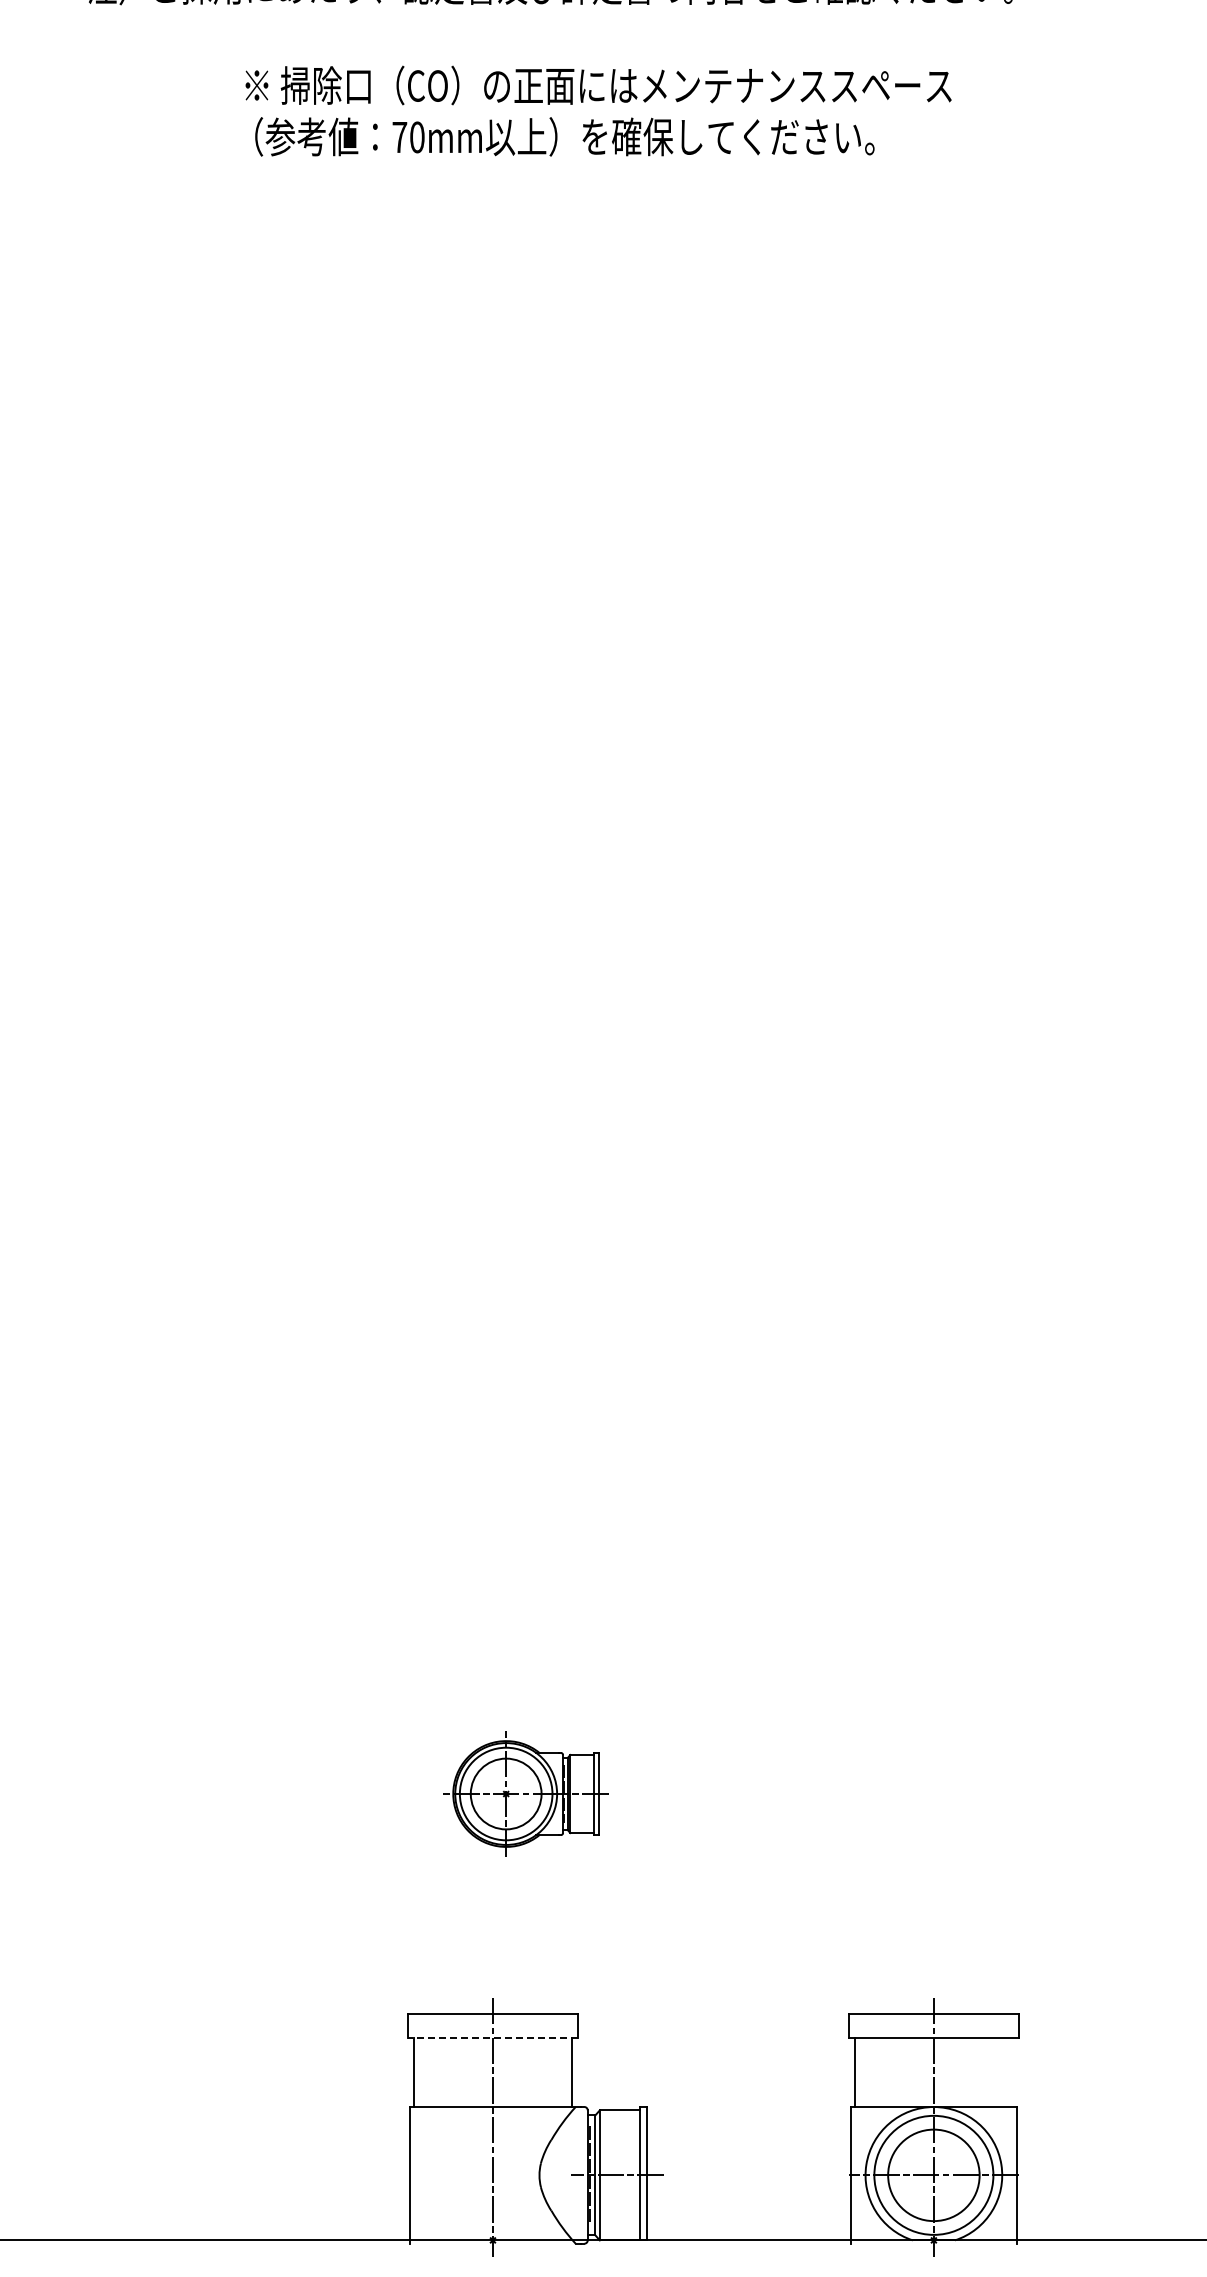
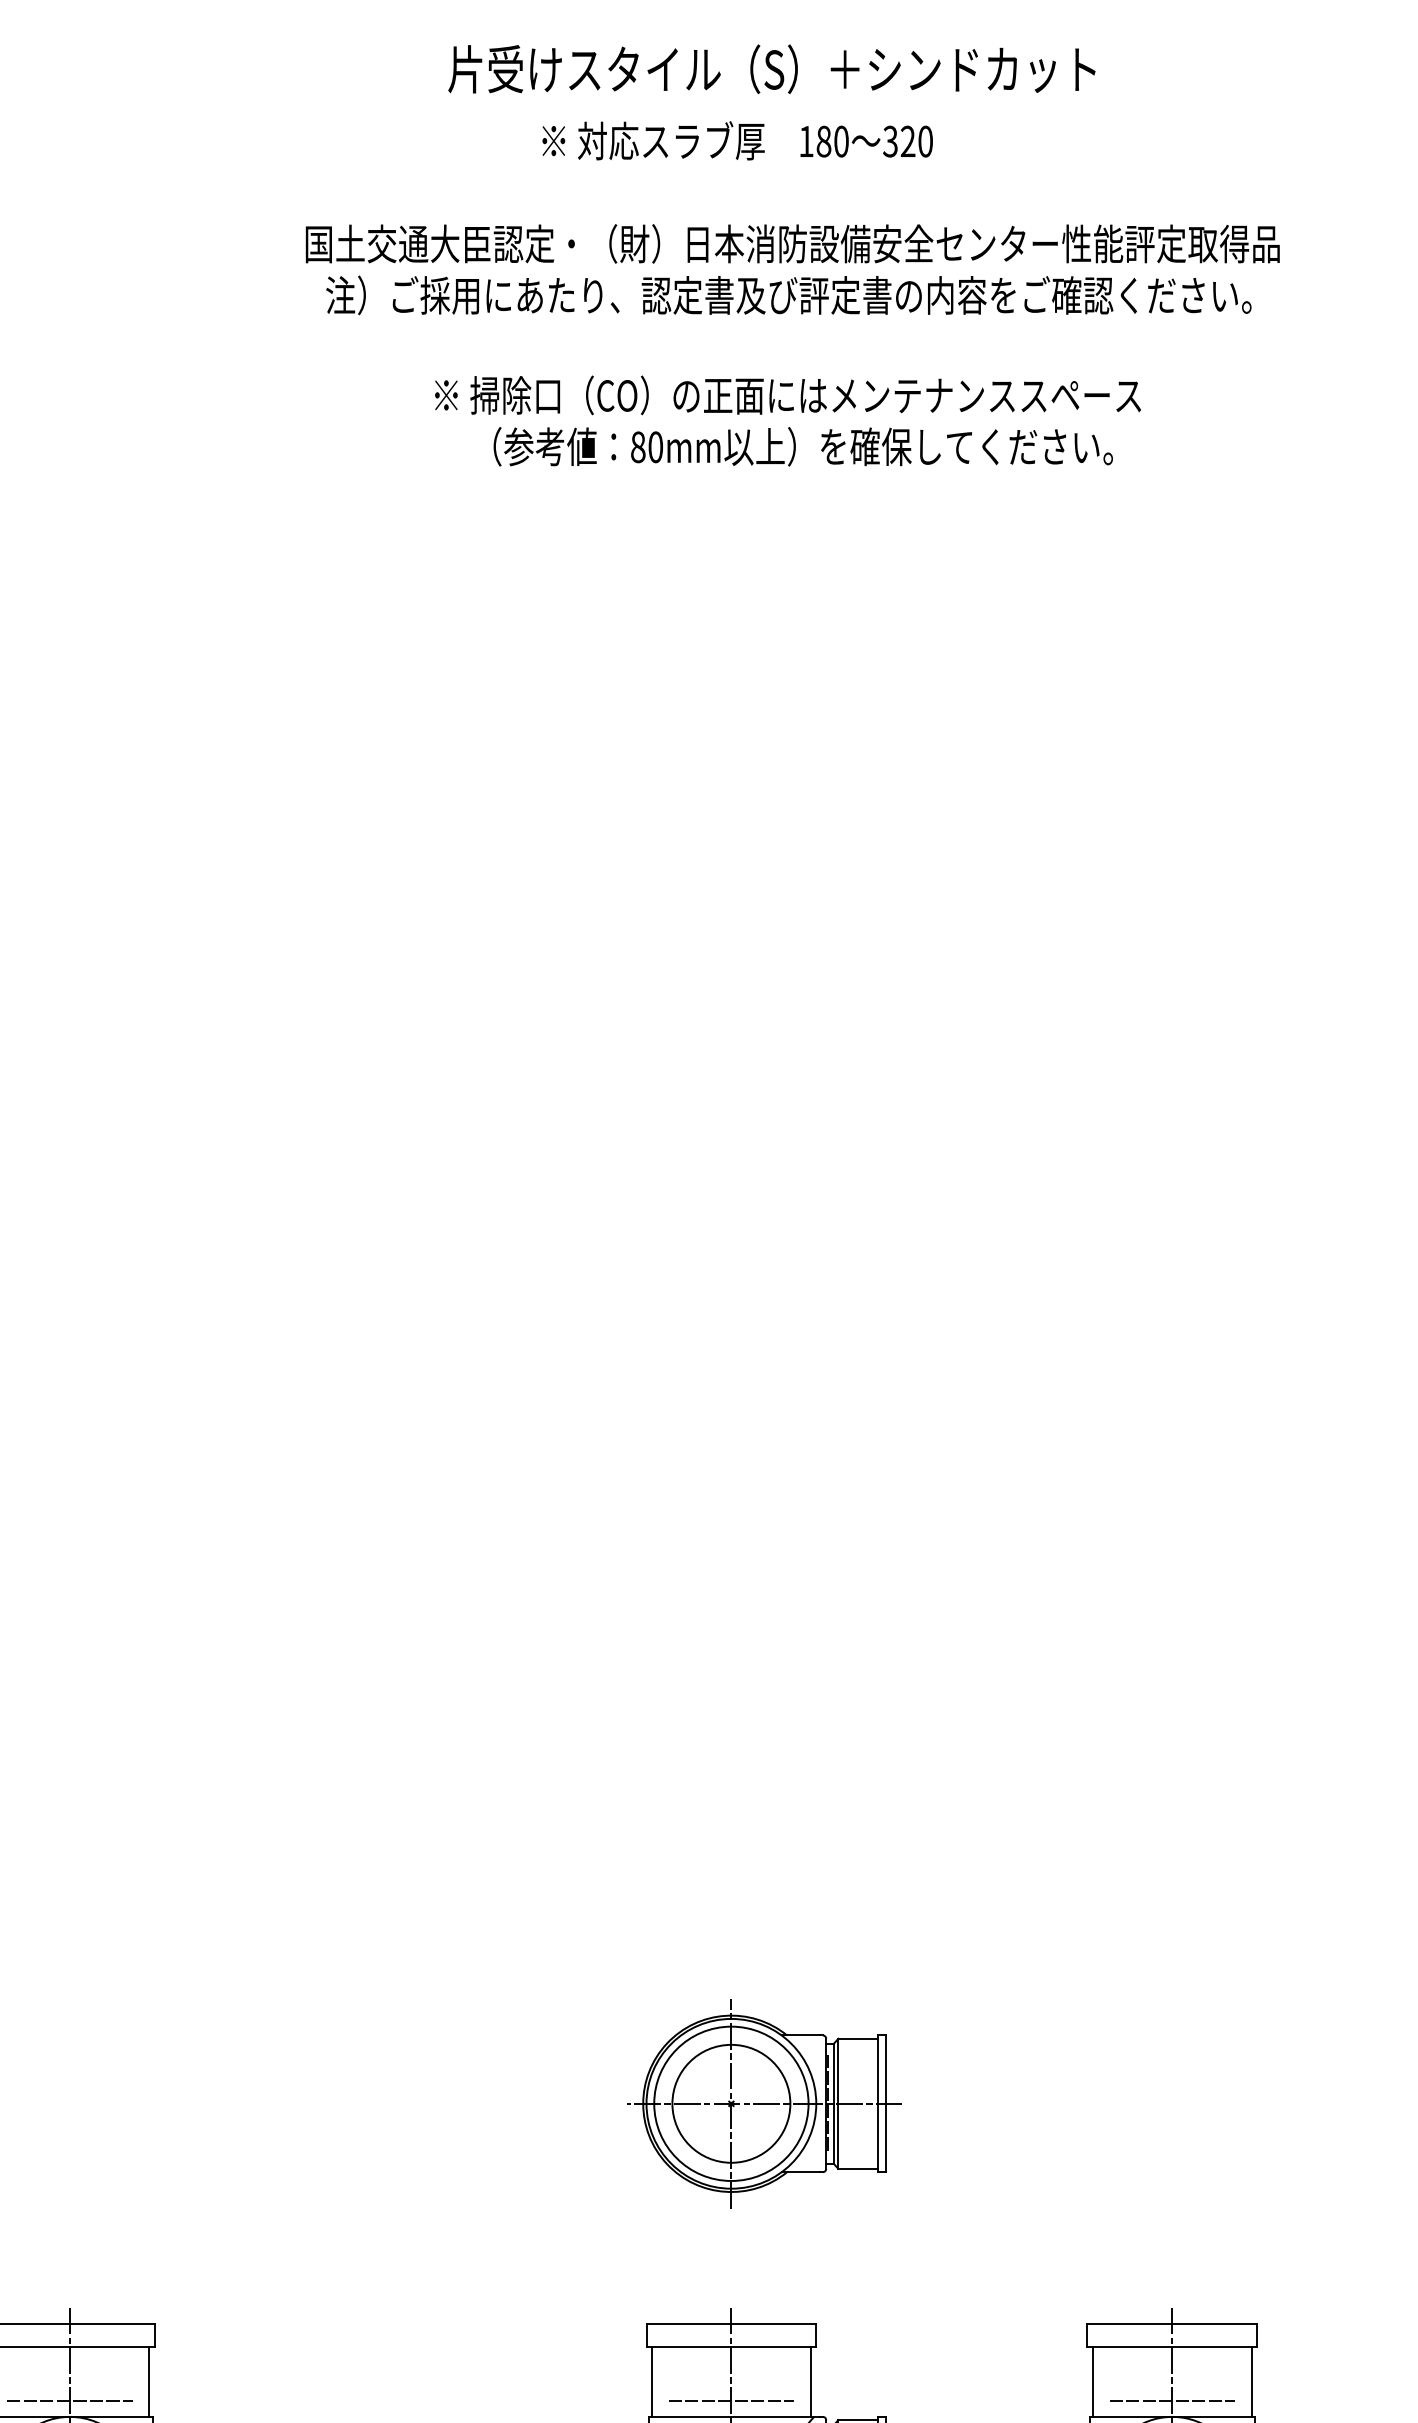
text: (598, 85) -> (787, 395), moved
text: (400, 137) -> (638, 447), 70mm -> 80mm
part: (526, 1793) -> (764, 2103), size x1.67
line: (493, 2037) -> (731, 2347), dashed -> solid
line: (1013, 2071) -> (1251, 2381), added
line: (493, 2091) -> (731, 2401), added
line: (934, 2091) -> (1172, 2401), added

